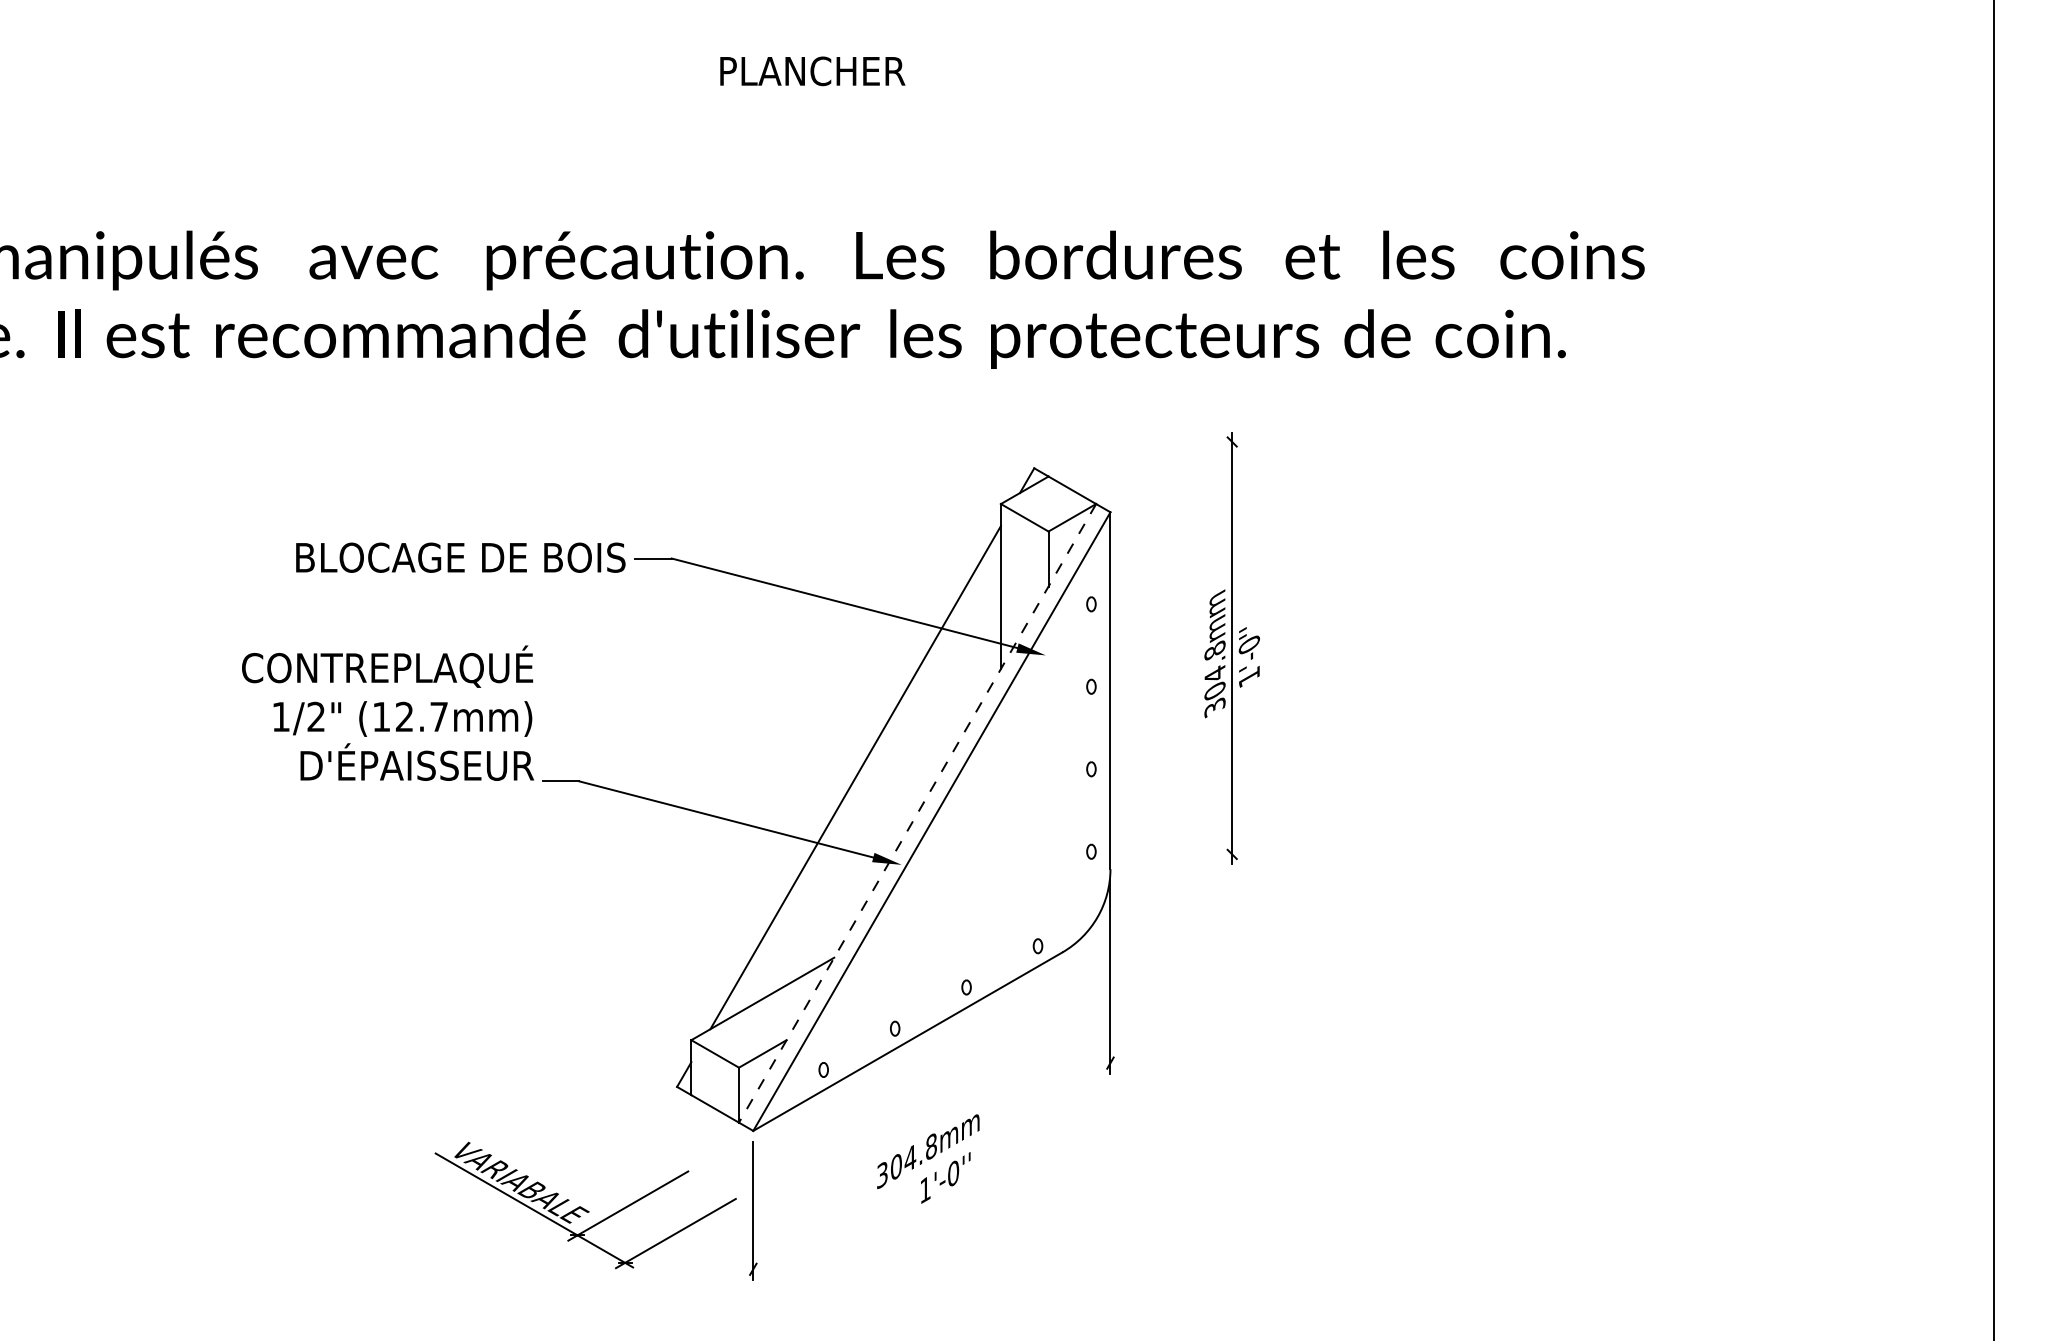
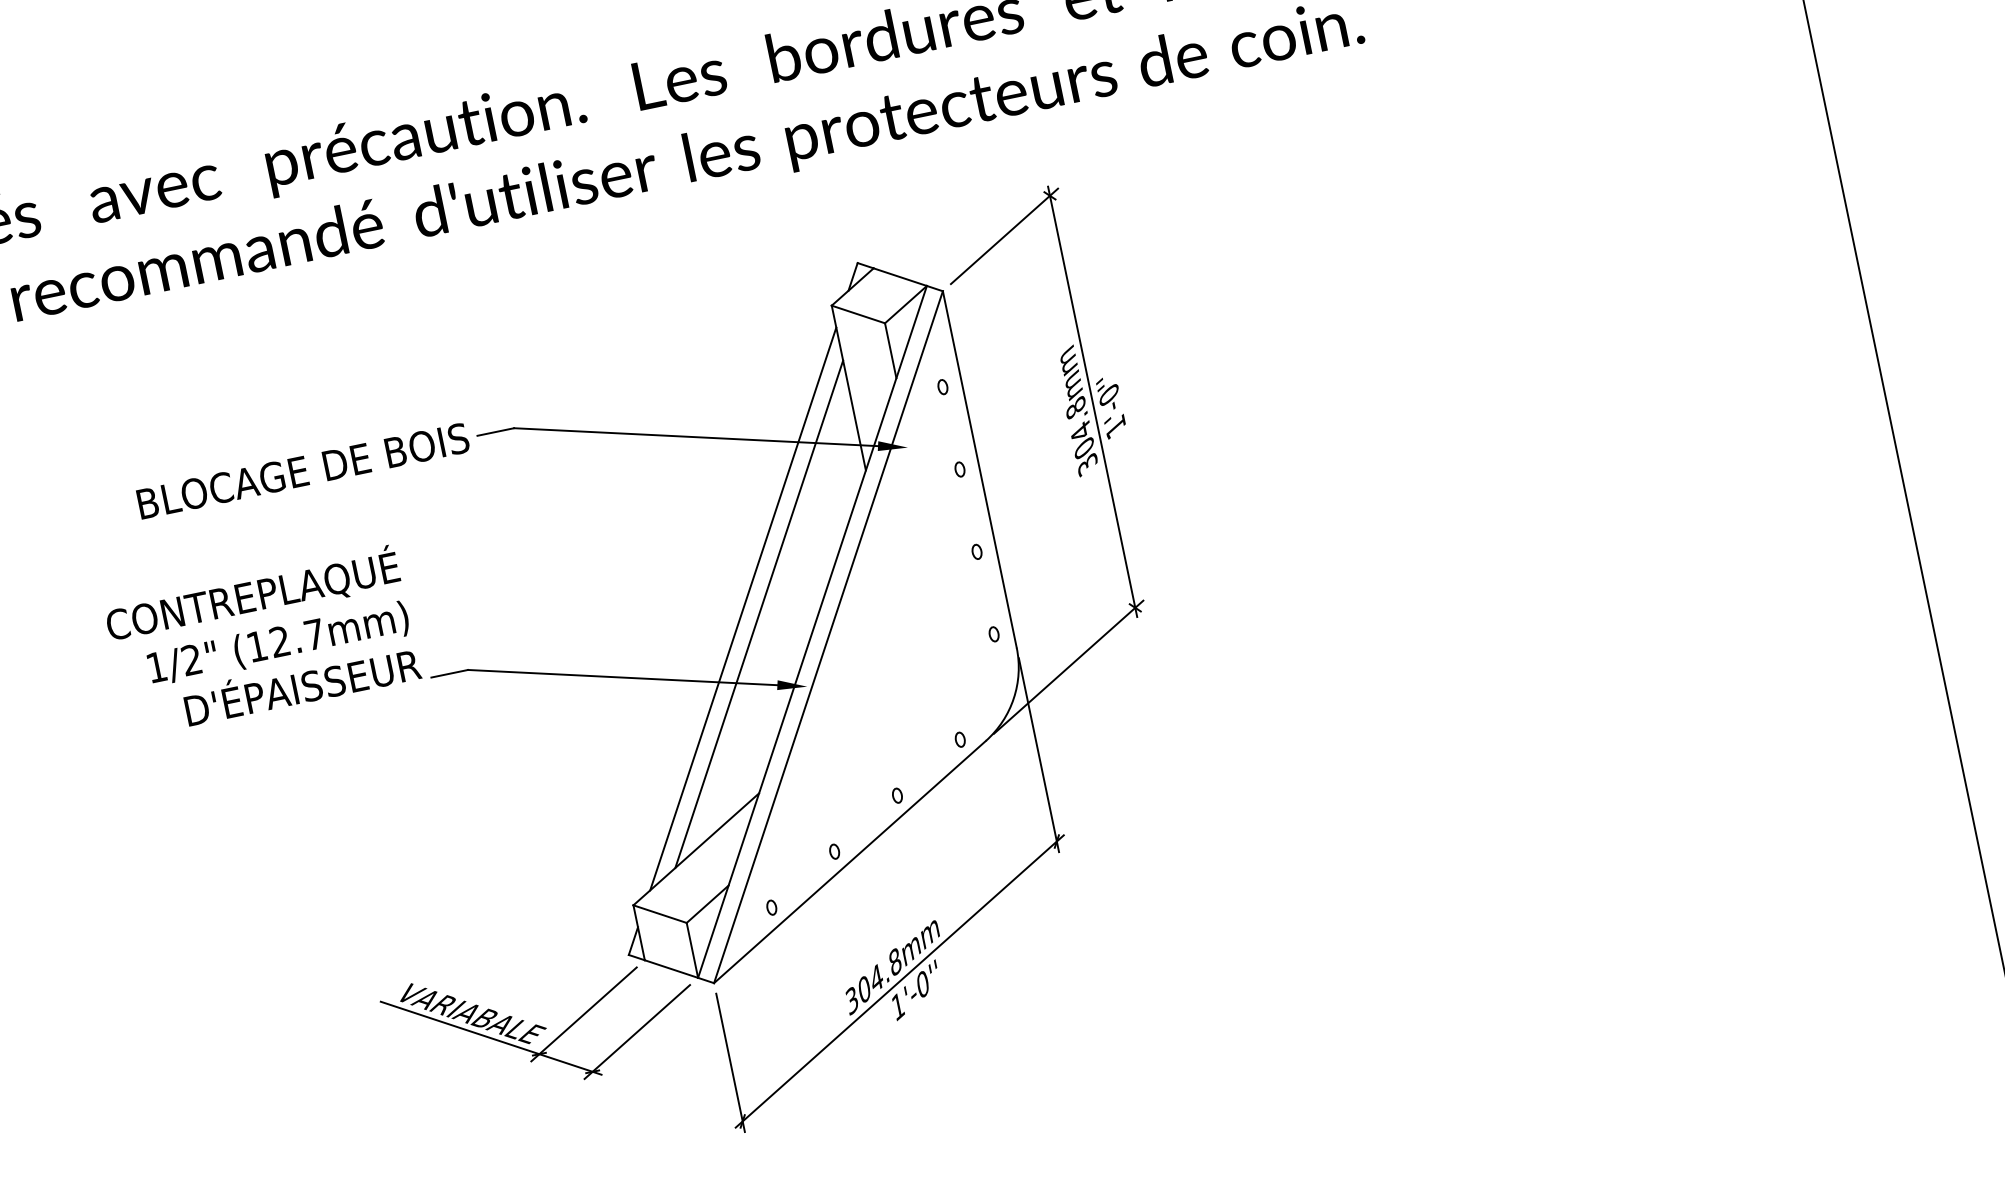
line: (1180, 471) -> (1004, 236), added
line: (869, 785) -> (758, 614), added
line: (917, 813) -> (812, 632), dashed -> solid
line: (1156, 898) -> (1068, 667), added
line: (931, 1165) -> (899, 980), added
part: (585, 1205) -> (541, 1022), moved

